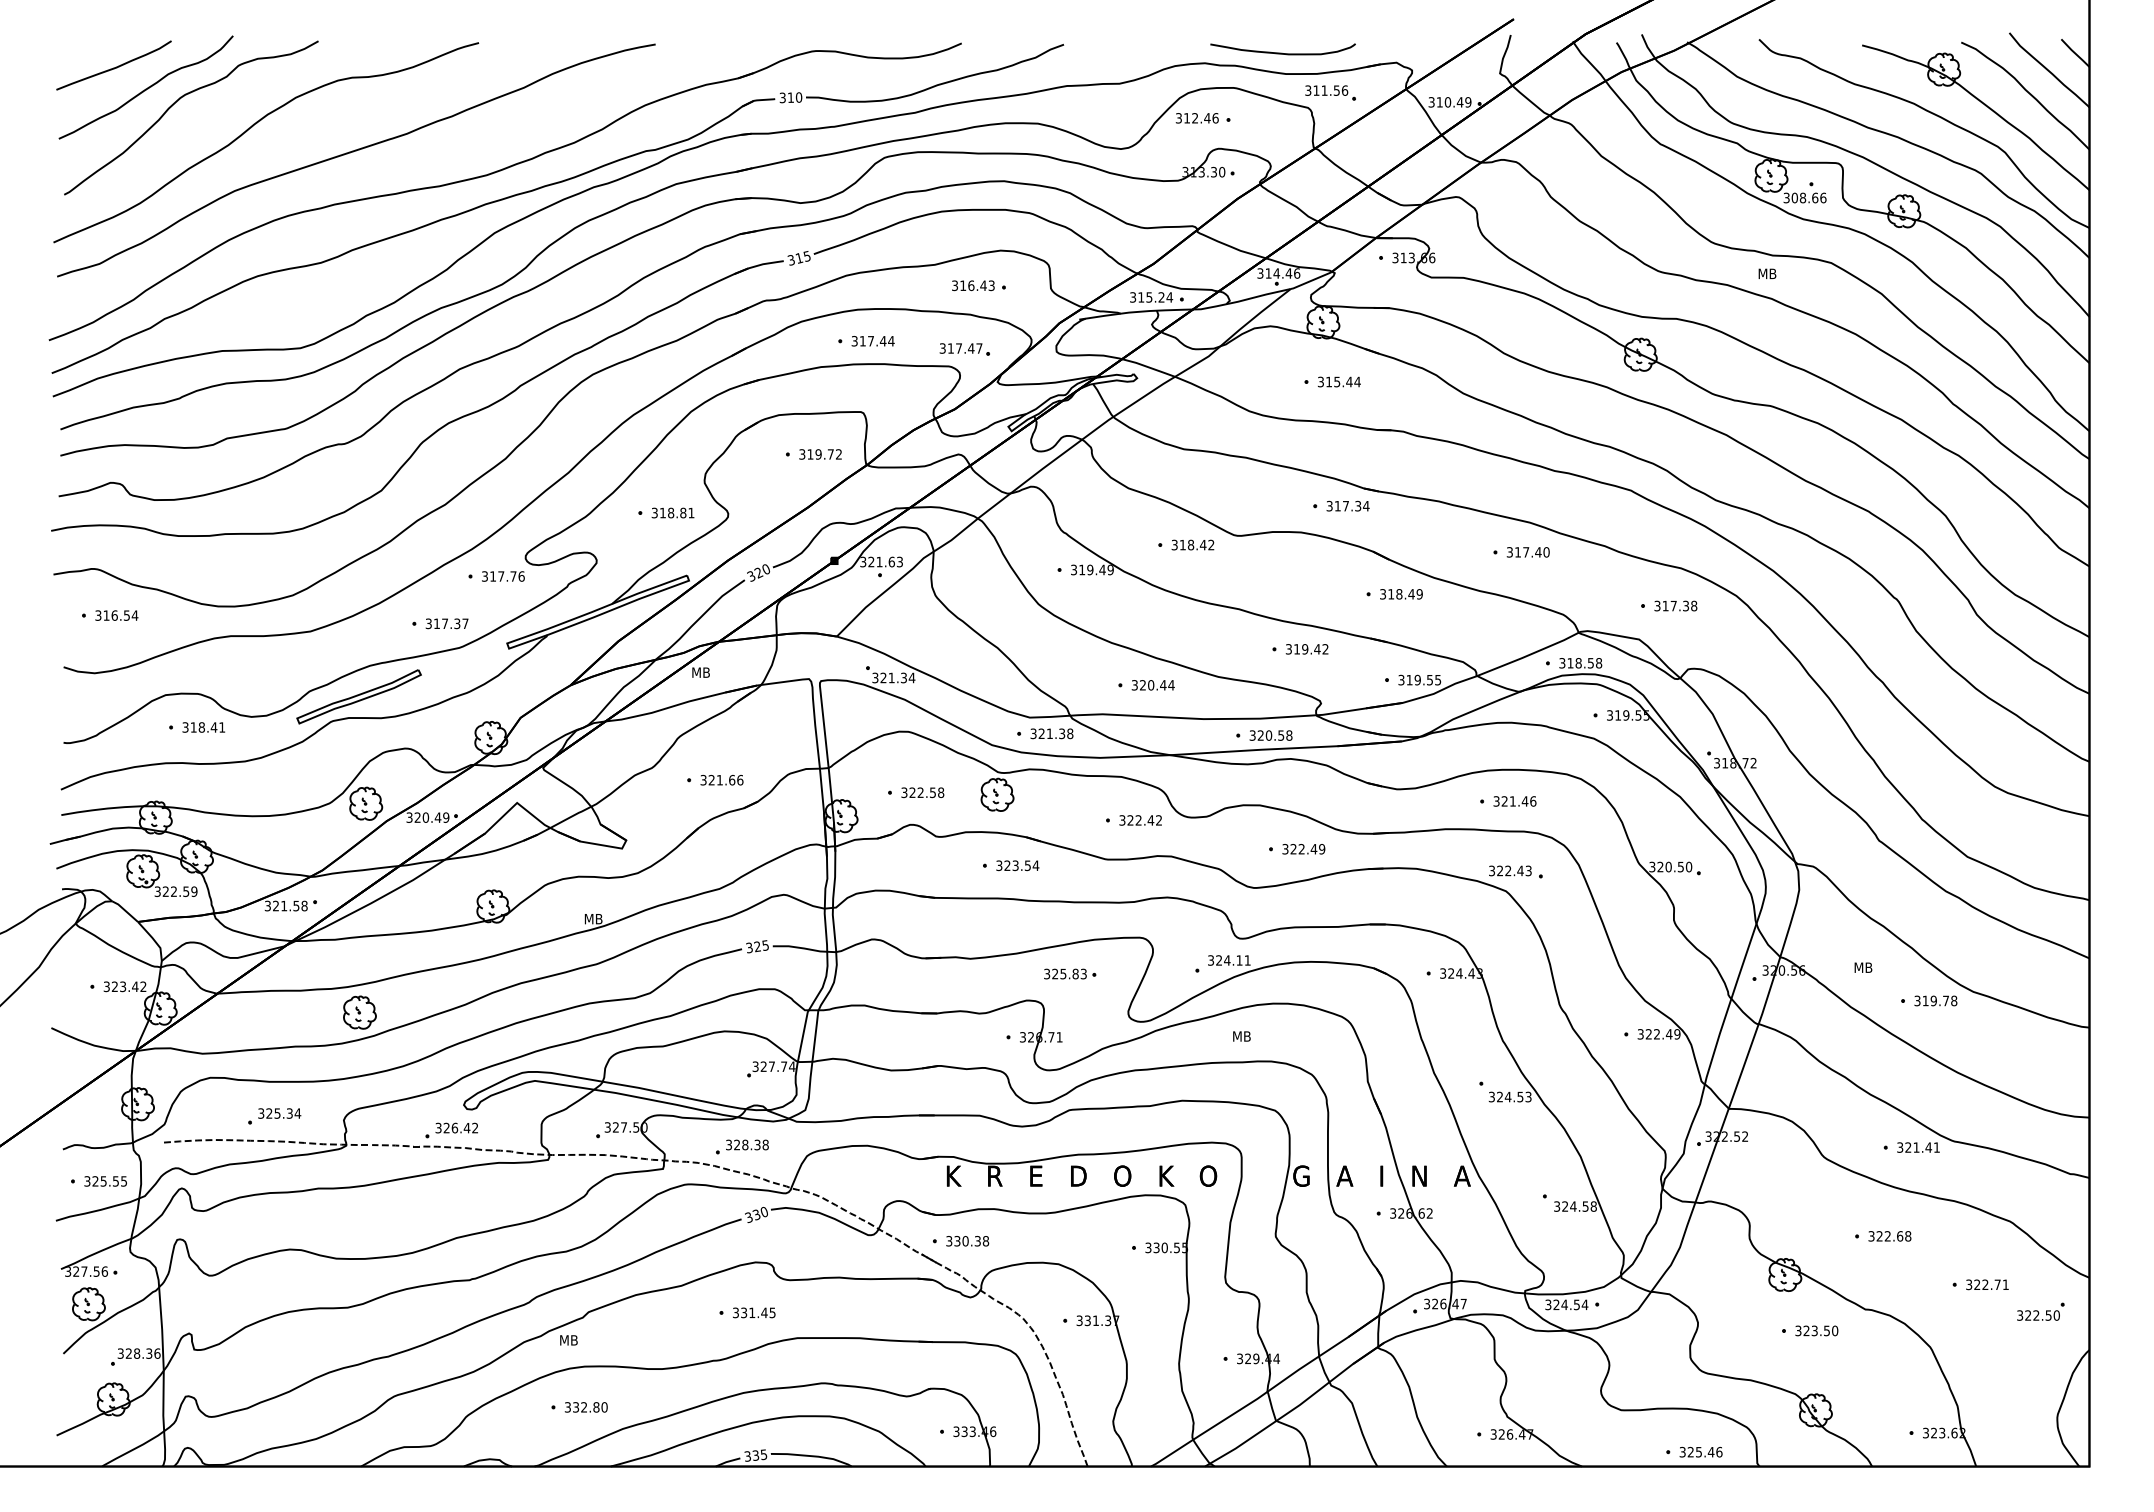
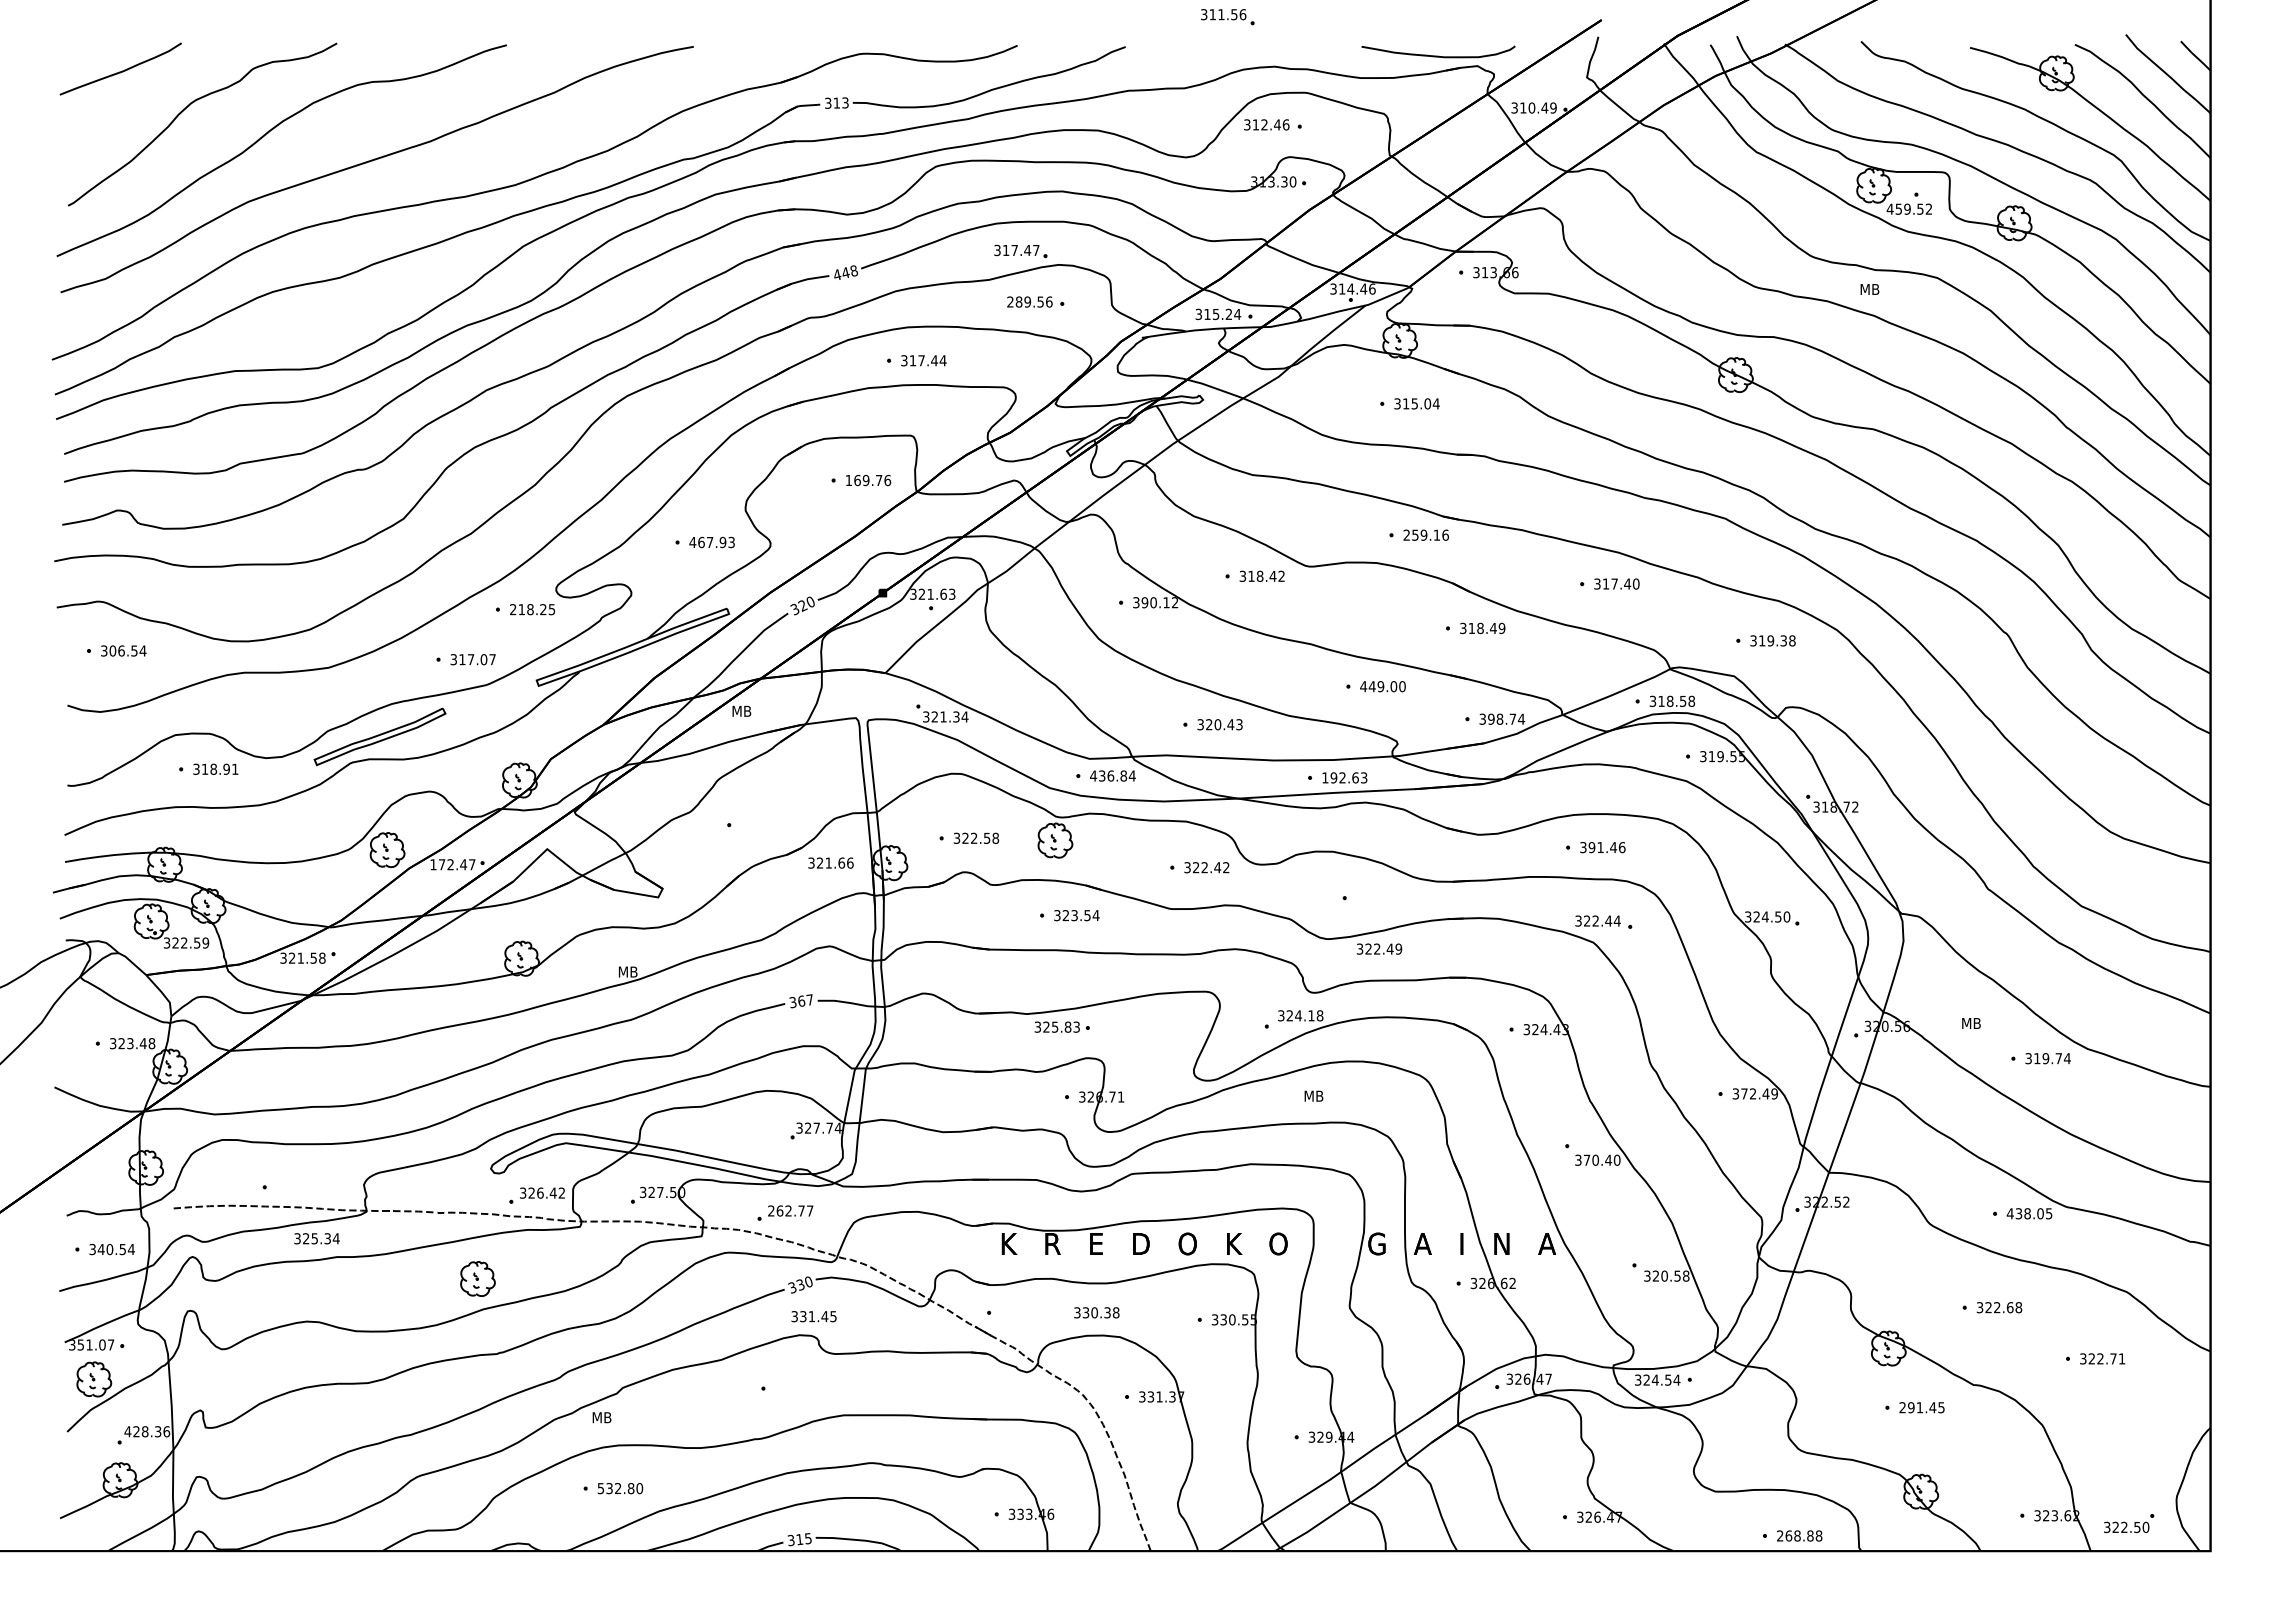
curve: (1283, 52) -> (1438, 55), moved
curve: (146, 87) -> (155, 92), removed
part: (1330, 93) -> (1227, 17), moved
text: (799, 97) -> (845, 102), 310 -> 313
text: (1804, 197) -> (1909, 208), 308.66 -> 459.52
text: (799, 257) -> (845, 272), 315 -> 448
text: (973, 285) -> (1029, 301), 316.43 -> 289.56
part: (964, 349) -> (1020, 251), moved
text: (1349, 381) -> (1427, 403), 315.44 -> 315.04
text: (820, 454) -> (868, 480), 319.72 -> 169.76
text: (1348, 505) -> (1426, 534), 317.34 -> 259.16
text: (672, 513) -> (711, 542), 318.81 -> 467.93
text: (1095, 569) -> (1159, 602), 319.49 -> 390.12
text: (503, 576) -> (532, 609), 317.76 -> 218.25
text: (1673, 605) -> (1770, 640), 317.38 -> 319.38
text: (106, 615) -> (112, 650), 316.54 -> 306.54
text: (456, 623) -> (483, 659), 317.37 -> 317.07
text: (1306, 649) -> (1382, 686), 319.42 -> 449.00
text: (1423, 679) -> (1506, 718), 319.55 -> 398.74
text: (1170, 685) -> (1238, 724), 320.44 -> 320.43
text: (213, 726) -> (226, 768), 318.41 -> 318.91
text: (1051, 733) -> (1112, 775), 321.38 -> 436.84
text: (1270, 735) -> (1344, 777), 320.58 -> 192.63
text: (721, 779) -> (830, 862), moved
text: (1504, 801) -> (1591, 847), 321.46 -> 391.46
text: (427, 817) -> (452, 864), 320.49 -> 172.47
text: (1303, 848) -> (1379, 948), moved
text: (1667, 866) -> (1764, 916), 320.50 -> 324.50
text: (1527, 870) -> (1616, 920), 322.43 -> 322.44
text: (761, 946) -> (805, 1000), 325 -> 367
text: (1247, 960) -> (1319, 1015), 324.11 -> 324.18
part: (1069, 973) -> (1061, 1026), moved
text: (143, 986) -> (151, 1043), 323.42 -> 323.48
text: (1953, 1000) -> (2066, 1058), 319.78 -> 319.74
part: (359, 1012) -> (477, 1278), moved
text: (1648, 1033) -> (1744, 1093), 322.49 -> 372.49
text: (1513, 1096) -> (1601, 1159), 324.53 -> 370.40
text: (279, 1113) -> (316, 1238), moved
part: (451, 1130) -> (536, 1195), moved
text: (747, 1144) -> (790, 1210), 328.38 -> 262.77
text: (1918, 1147) -> (2029, 1213), 321.41 -> 438.05
text: (109, 1181) -> (115, 1249), 325.55 -> 340.54
text: (1573, 1205) -> (1664, 1275), 324.58 -> 320.58
text: (967, 1240) -> (1096, 1312), moved
text: (90, 1271) -> (95, 1344), 327.56 -> 351.07
part: (2041, 1311) -> (2129, 1523), moved
text: (753, 1312) -> (813, 1316), moved
text: (1816, 1330) -> (1921, 1407), 323.50 -> 291.45
text: (120, 1353) -> (127, 1431), 328.36 -> 428.36
text: (568, 1406) -> (601, 1487), 332.80 -> 532.80
text: (1700, 1451) -> (1799, 1535), 325.46 -> 268.88
text: (755, 1455) -> (799, 1539), 335 -> 315

